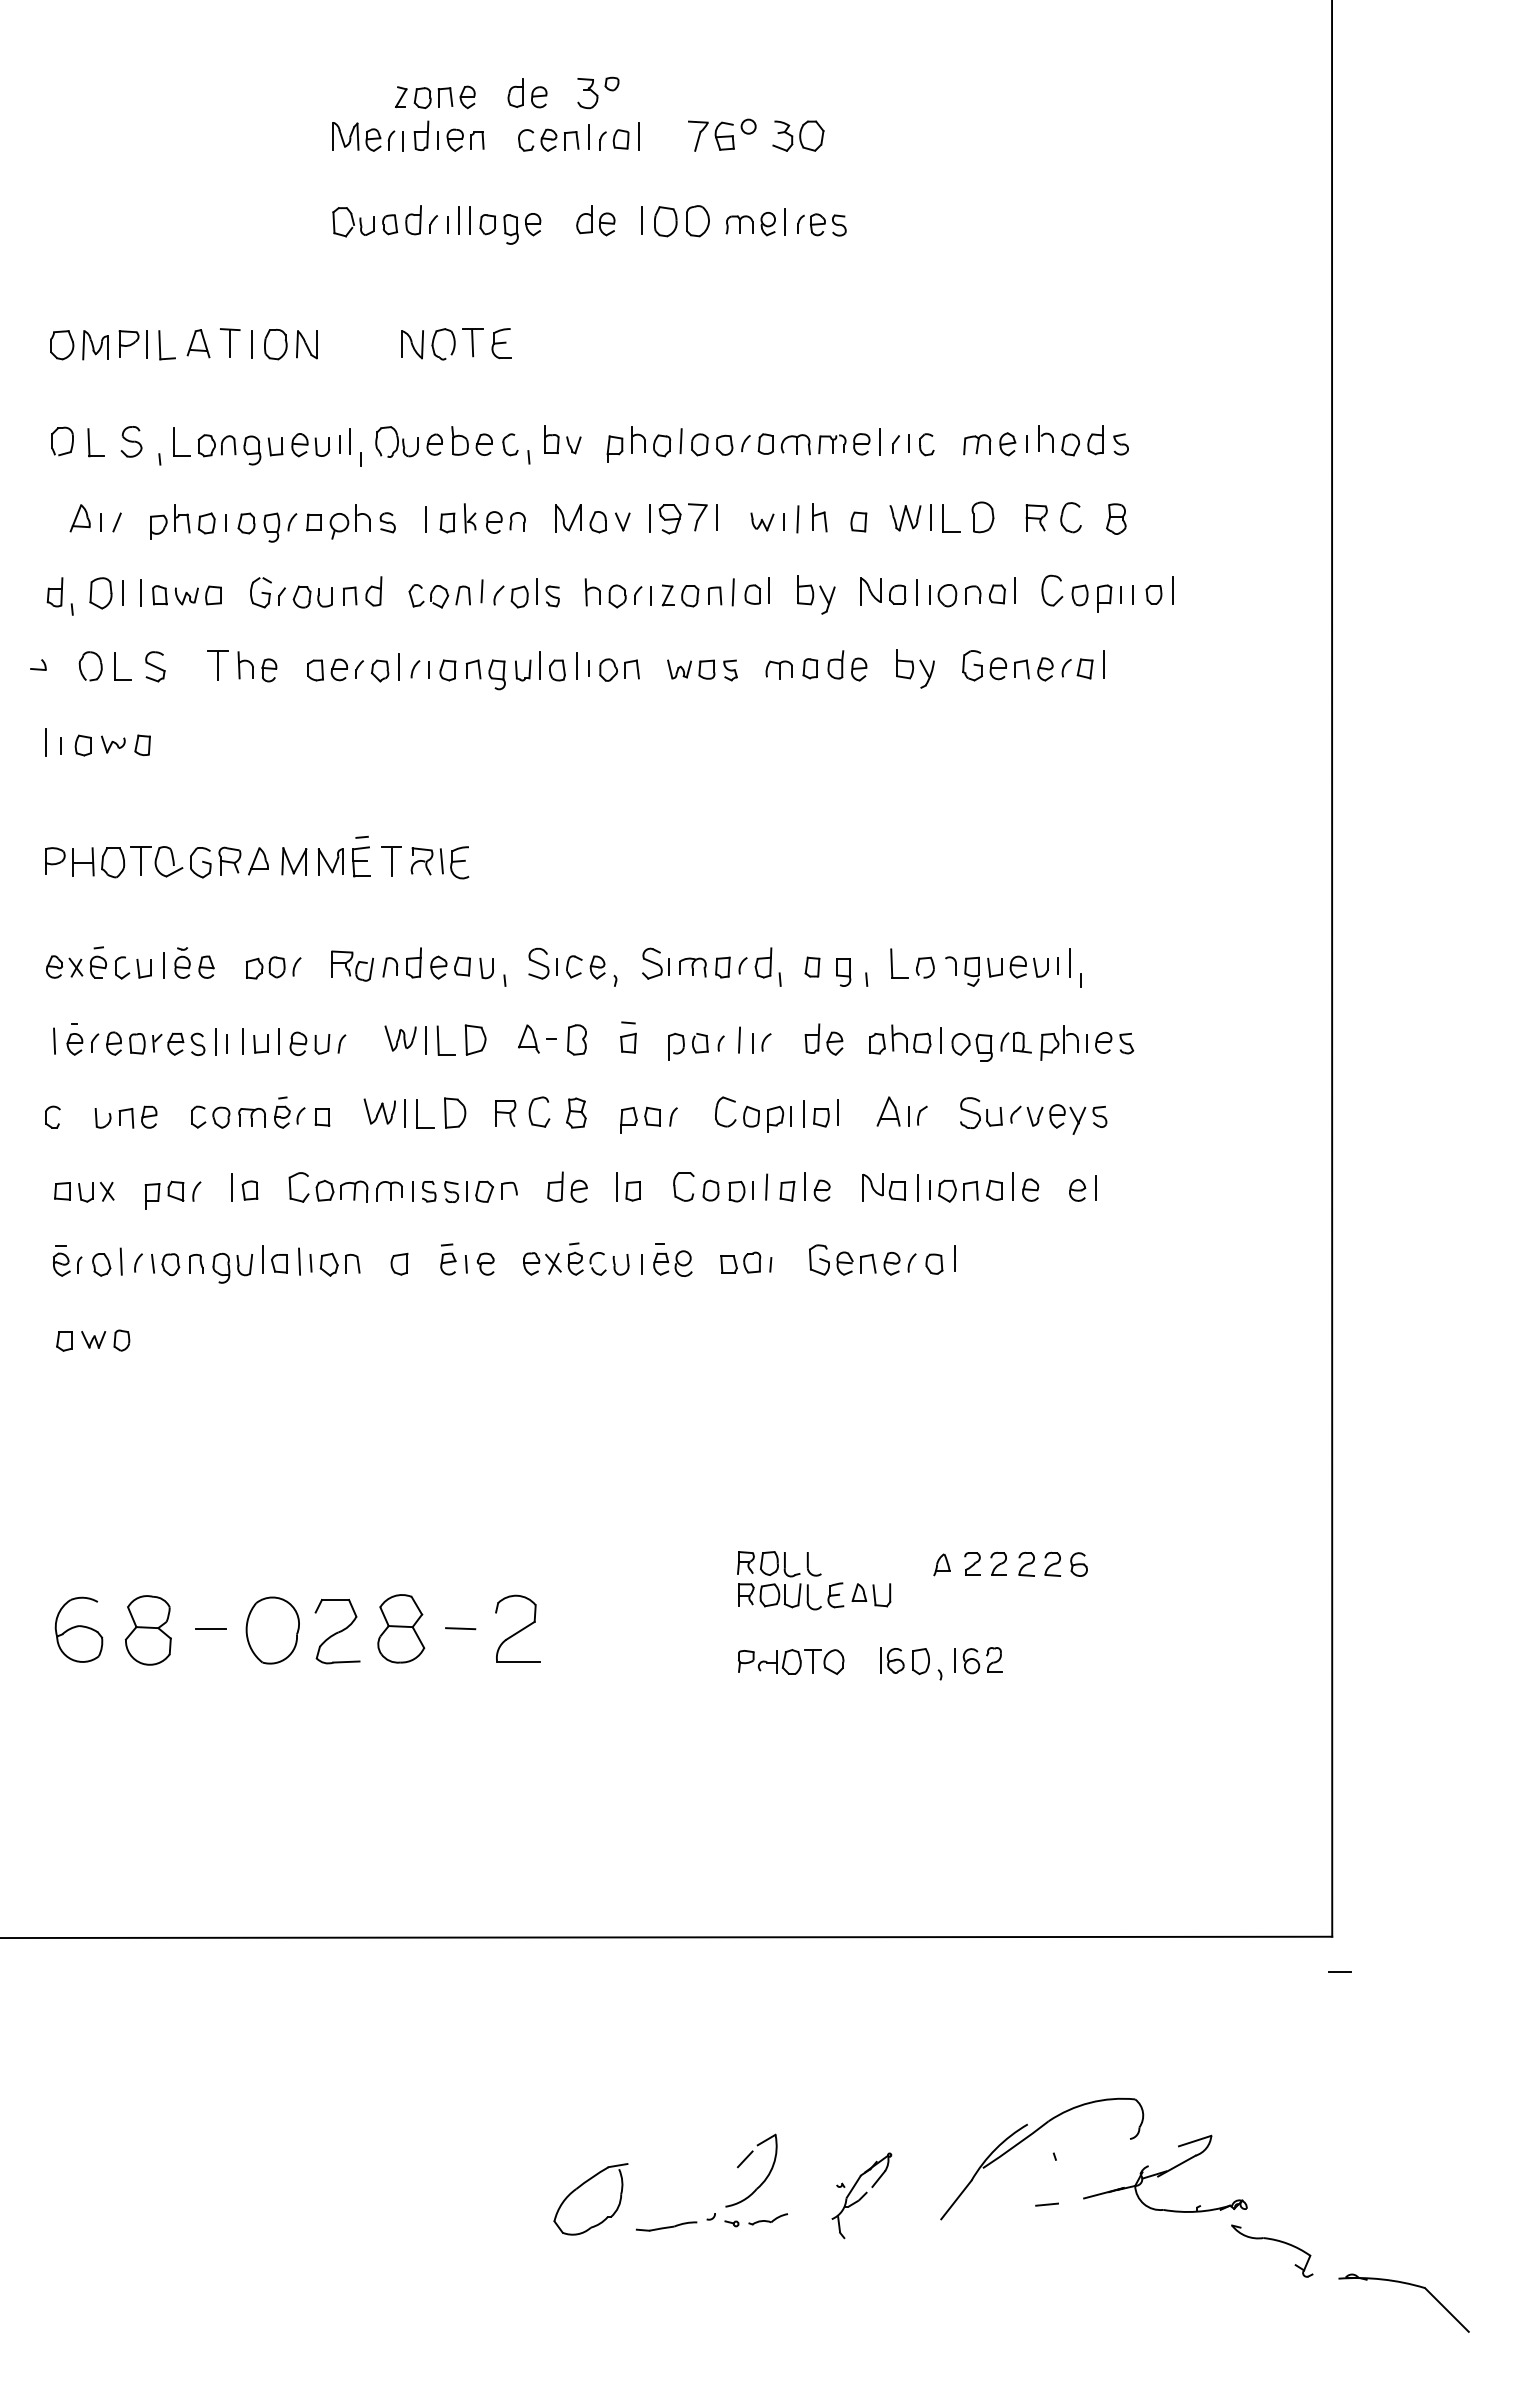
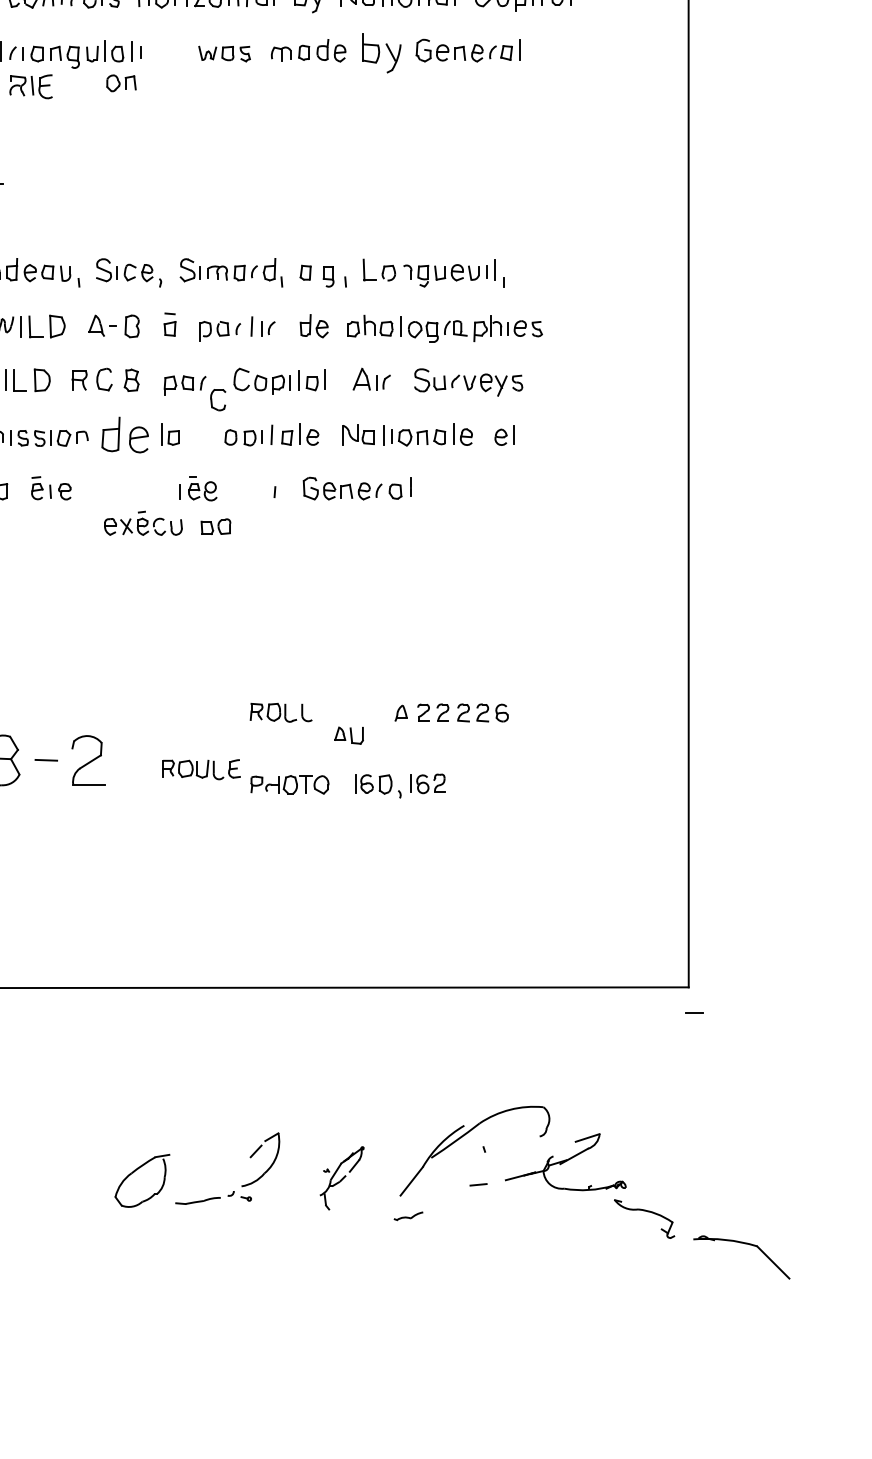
part: (915, 668) -> (381, 52), size x1.4
part: (619, 669) -> (121, 82), moved
part: (439, 862) -> (30, 86), moved
part: (567, 1186) -> (125, 434), size x1.6
part: (675, 1186) -> (212, 399), moved
part: (576, 1258) -> (143, 522), moved
part: (740, 1262) -> (215, 526), moved
part: (791, 1596) -> (201, 769), moved
part: (767, 2219) -> (408, 1216), moved

